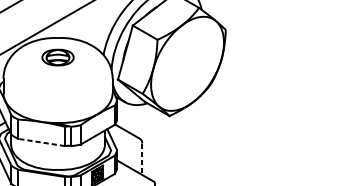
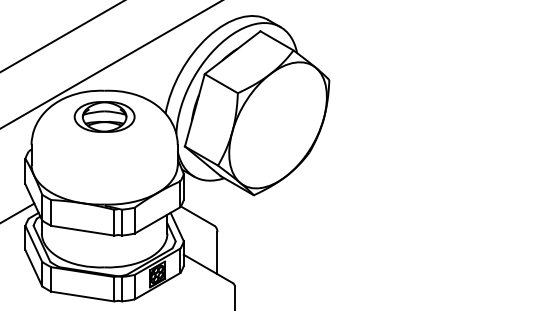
part: (57, 57) -> (104, 116), size x1.43
line: (41, 142) -> (82, 230), dashed -> solid
line: (142, 159) -> (217, 253), dashed -> solid

